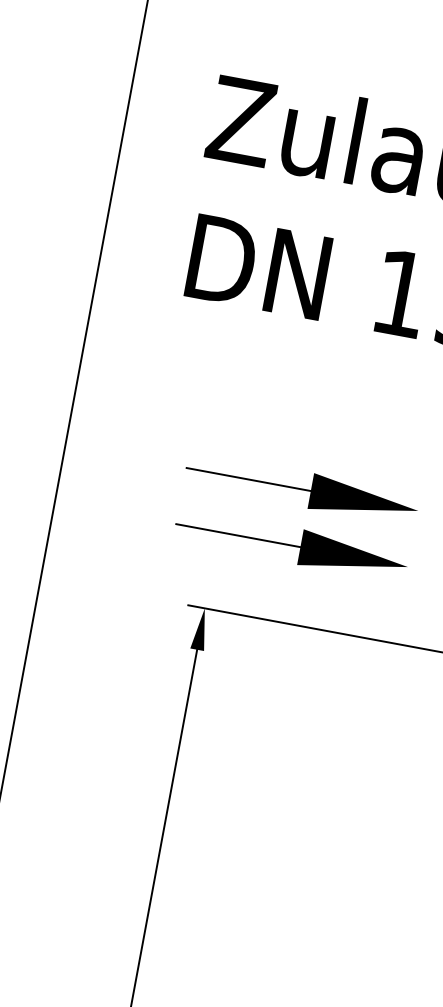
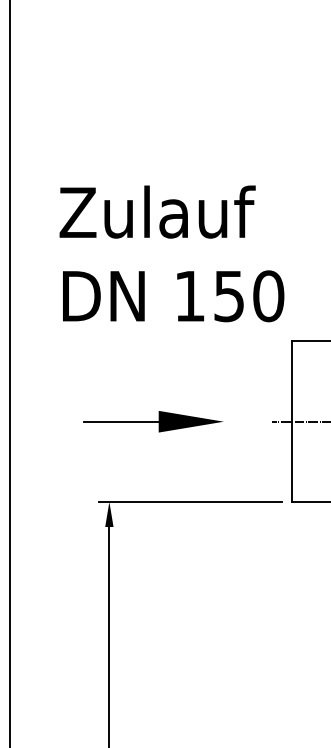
part: (291, 545) -> (153, 455), removed

